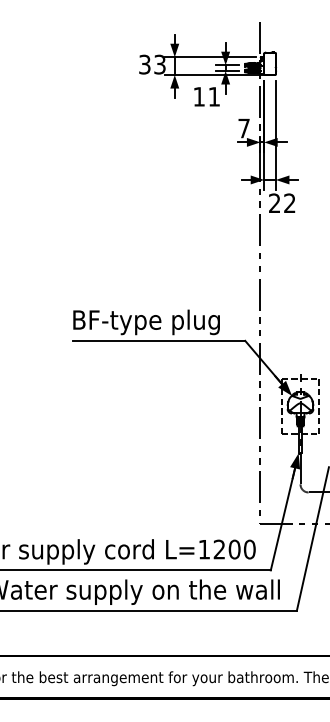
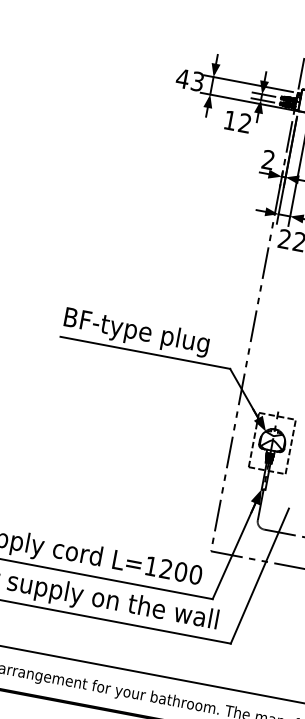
text: (144, 64) -> (182, 78), 33 -> 43
text: (213, 96) -> (244, 122), 11 -> 12
text: (243, 128) -> (267, 159), 7 -> 2

